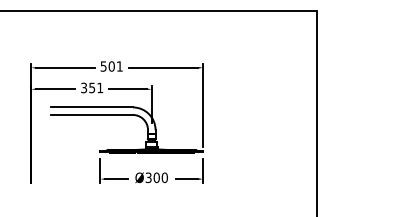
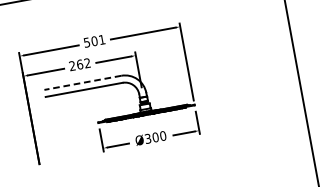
text: (92, 87) -> (80, 64), 351 -> 262
line: (91, 107) -> (82, 82), solid -> dashed

